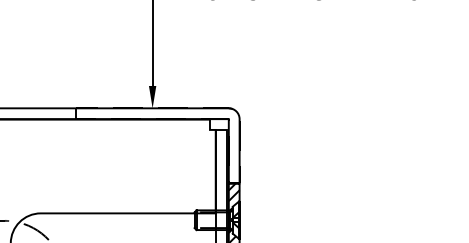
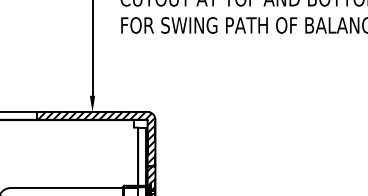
hatch: (158, 144) -> (96, 138), added

